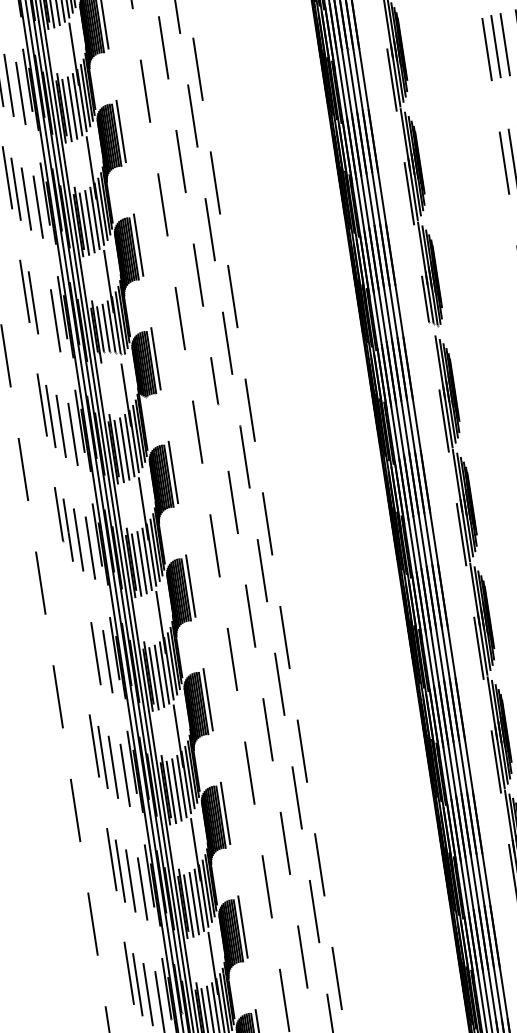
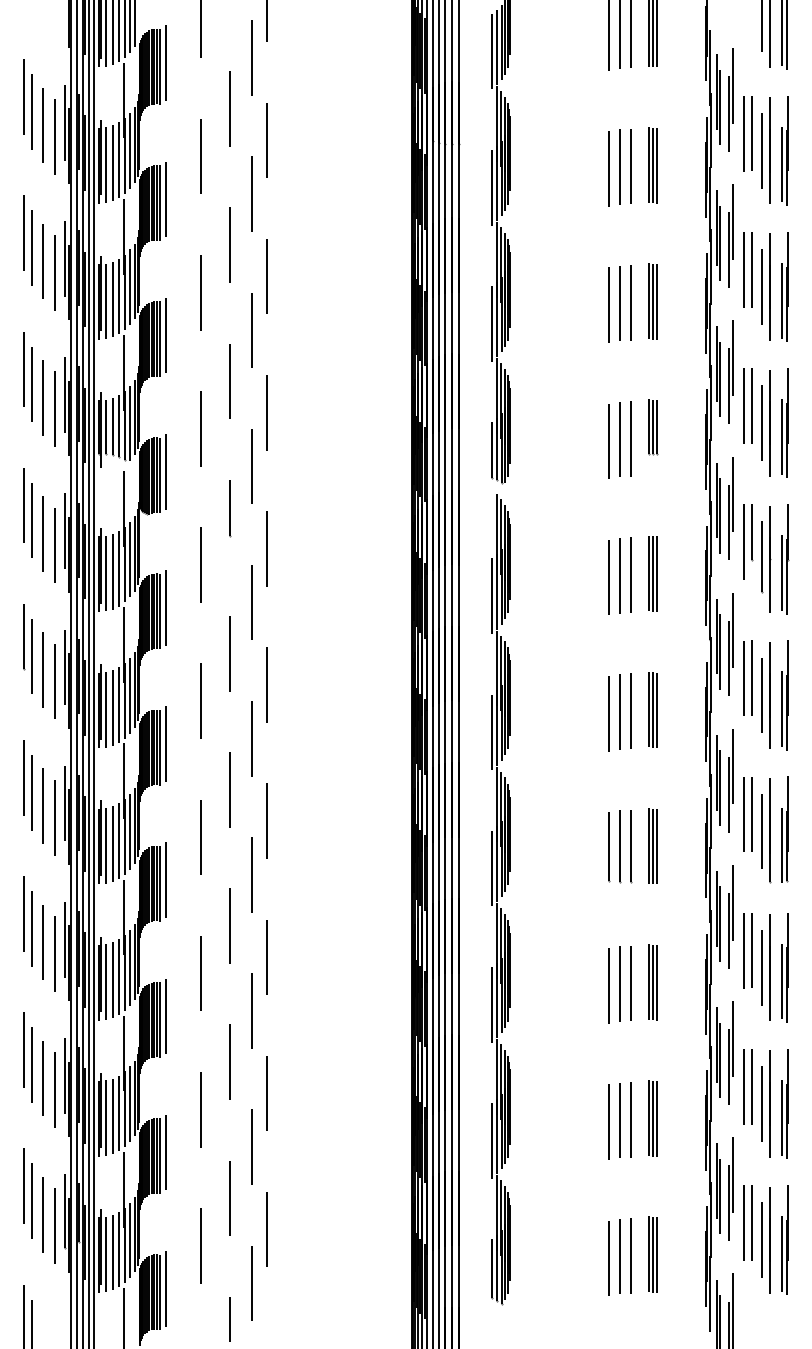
line: (43, 312) -> (42, 397), added
part: (80, 638) -> (27, 785), added

